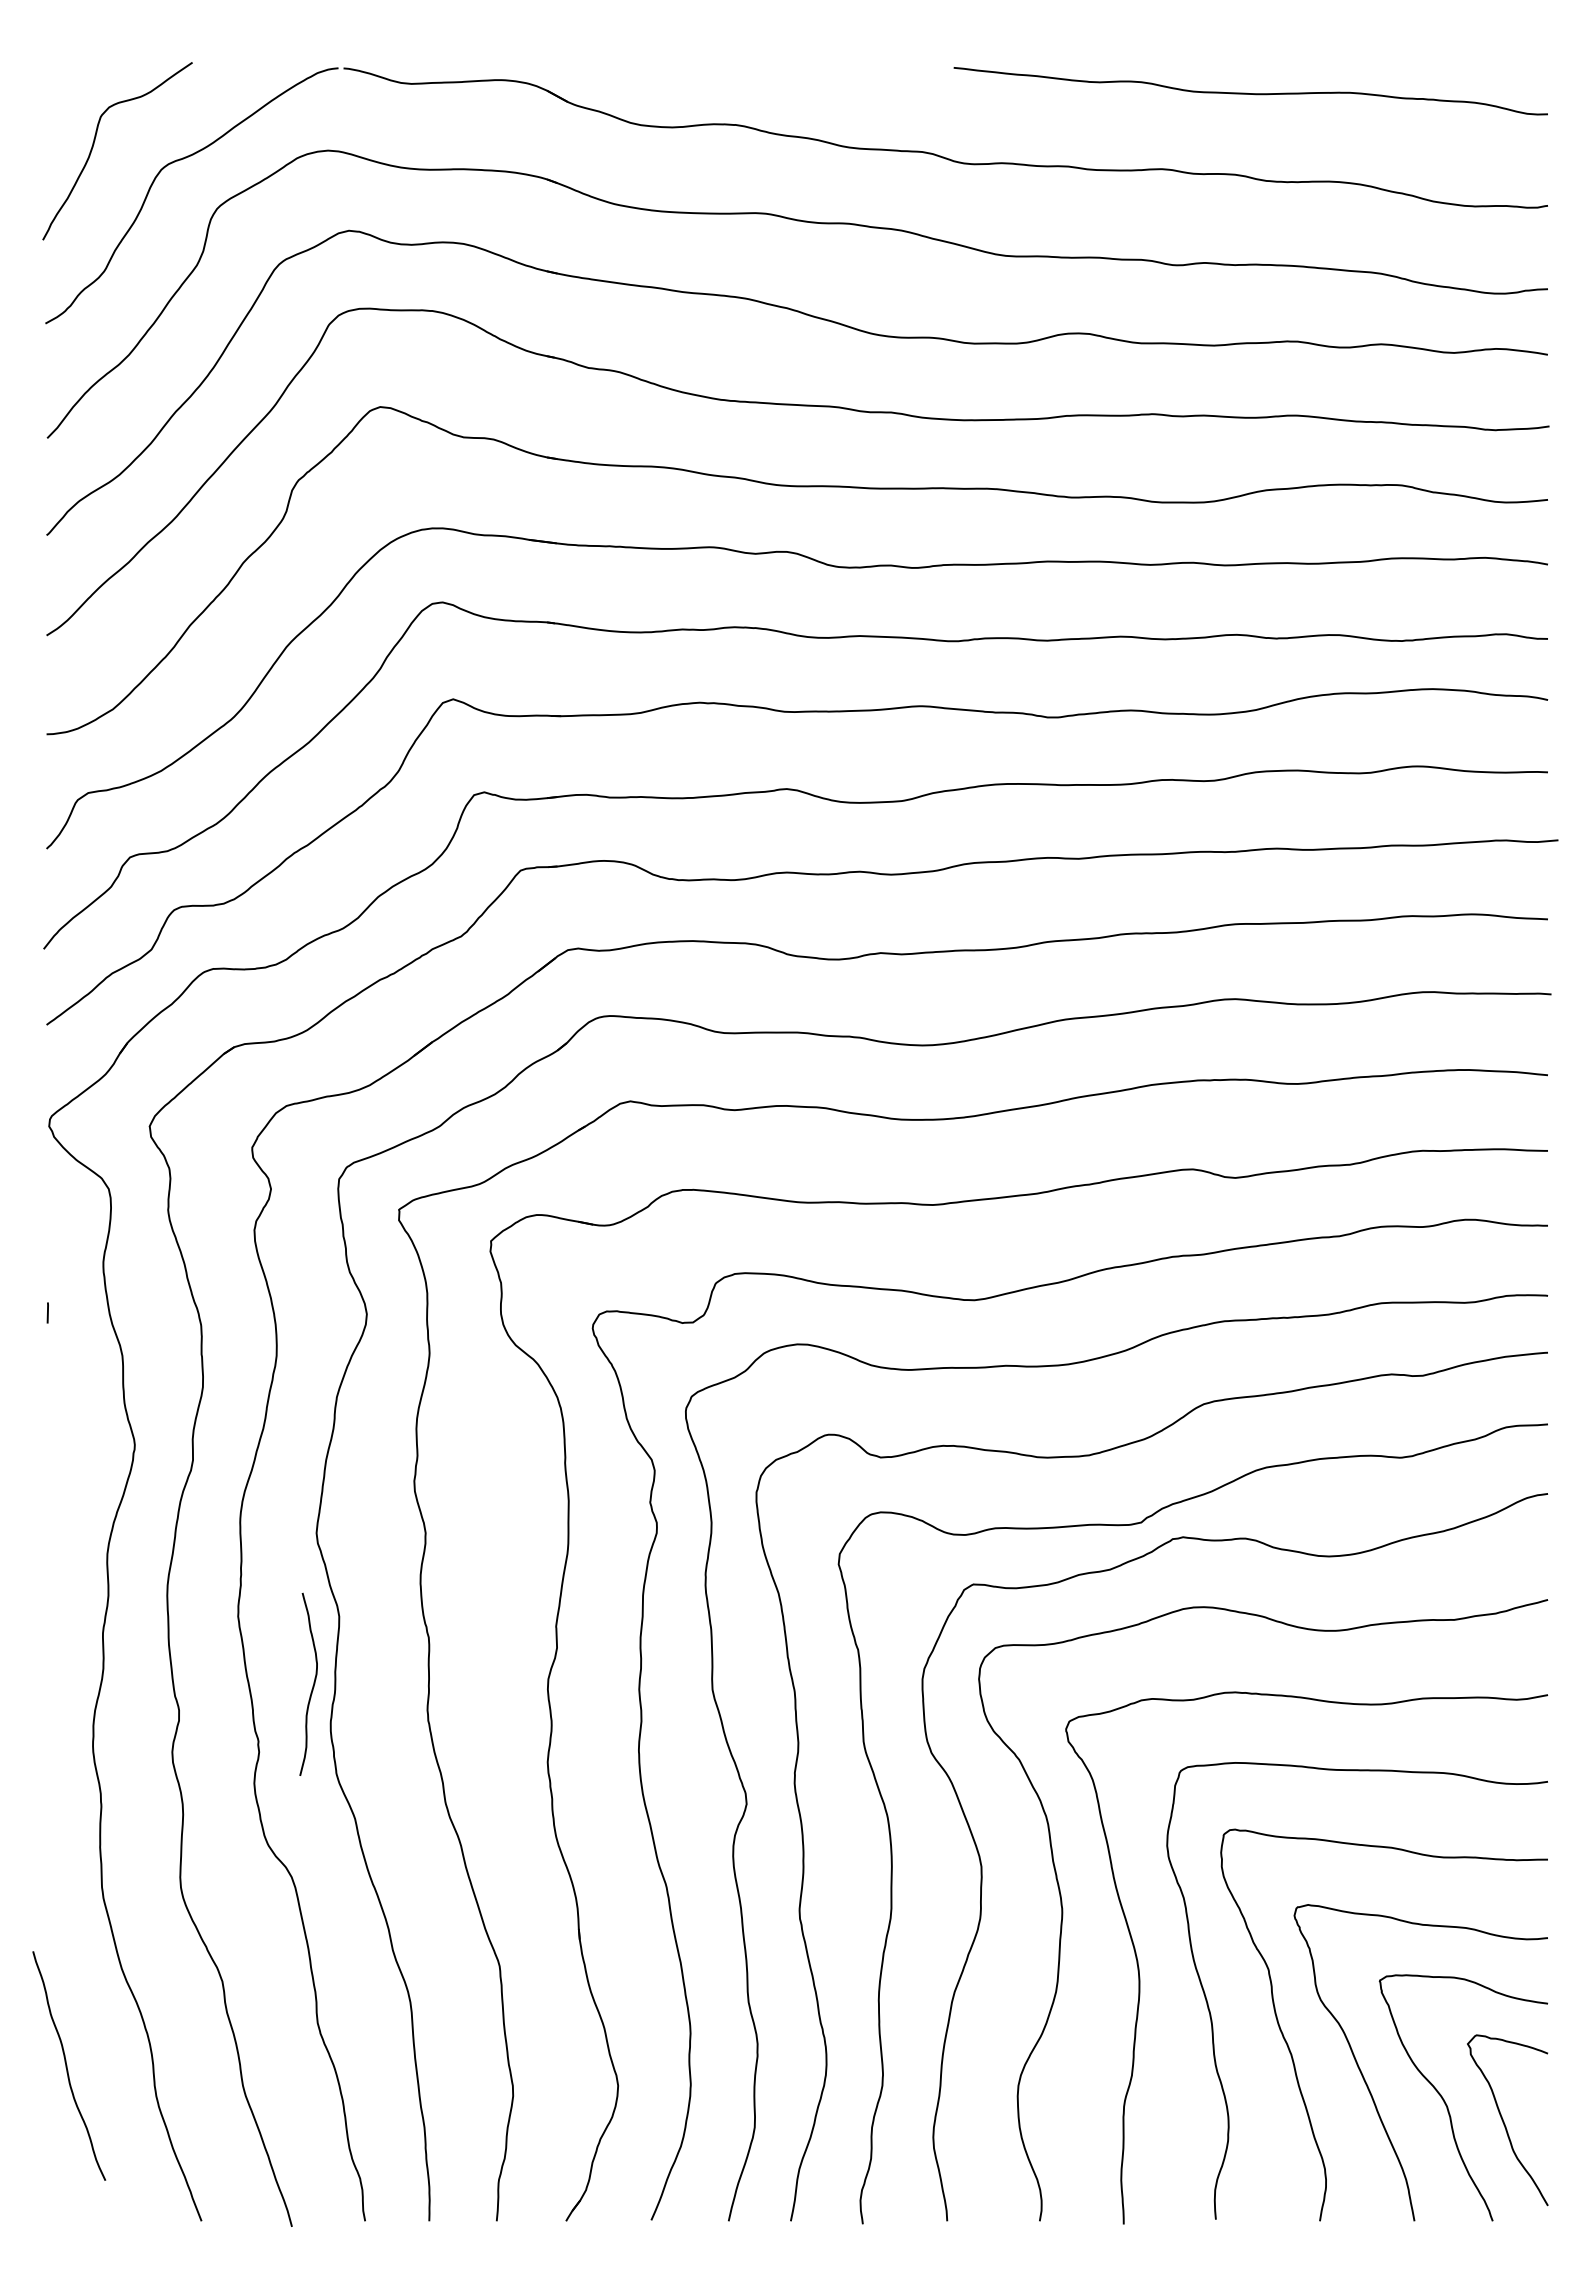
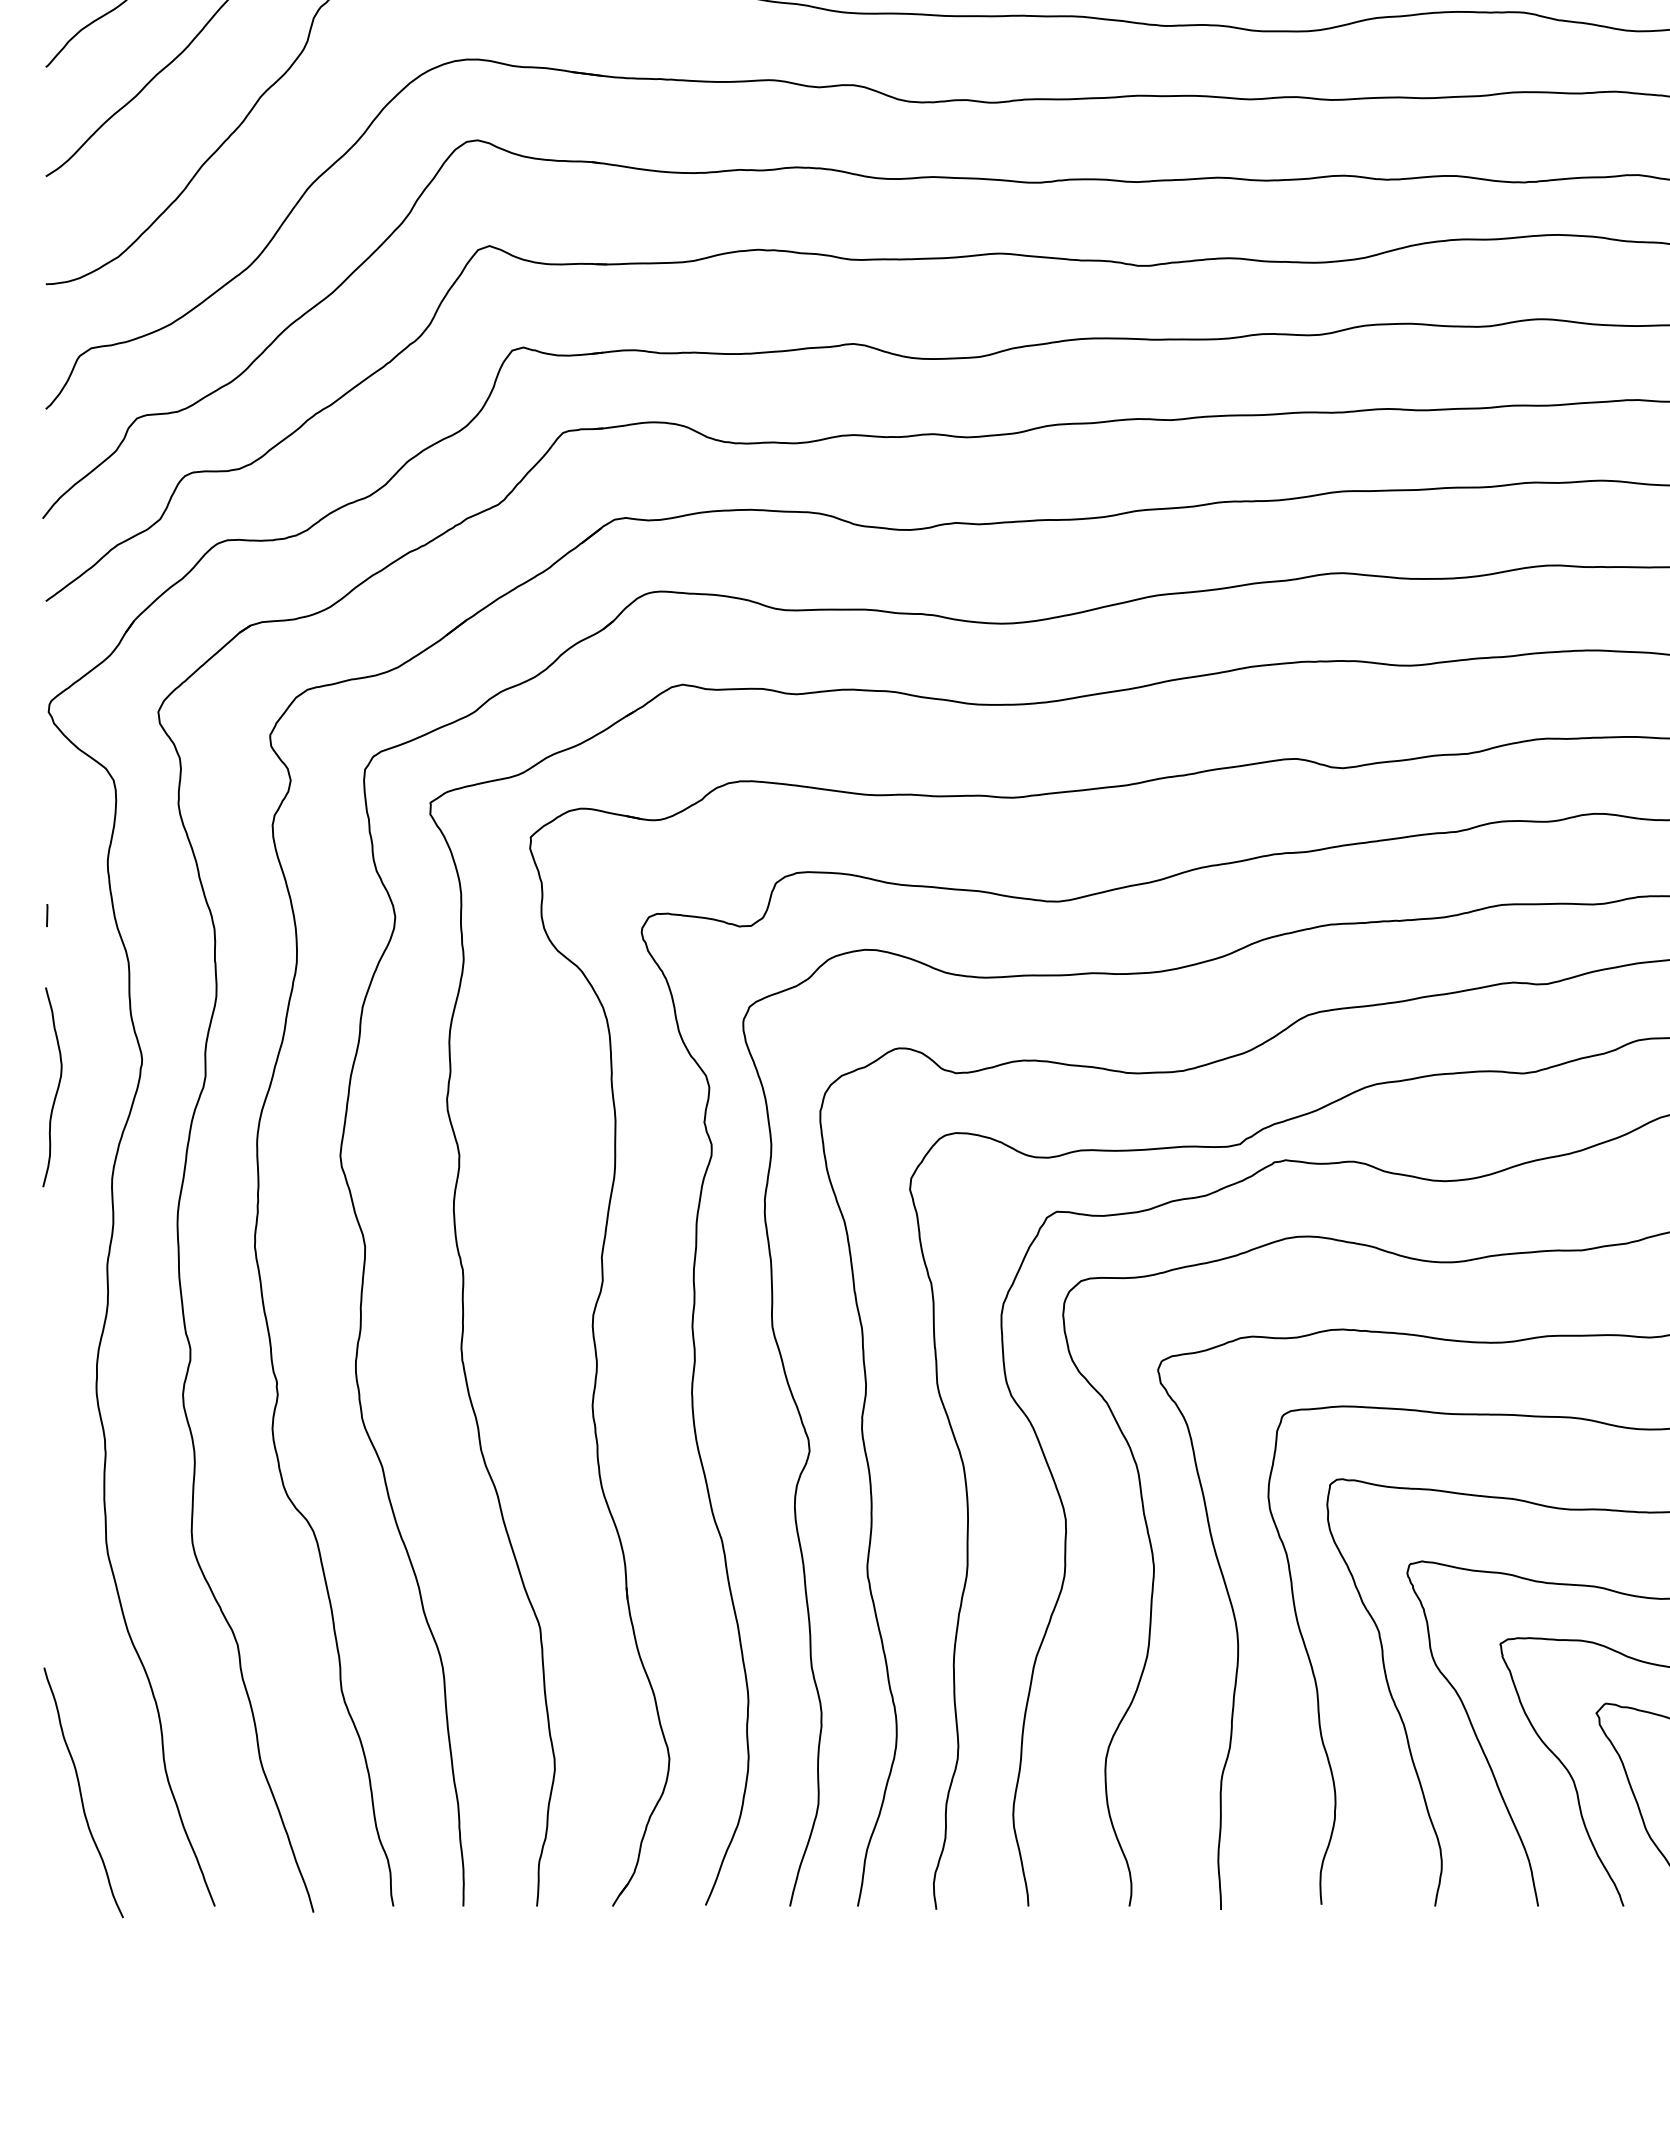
curve: (312, 1685) -> (56, 1088), moved
curve: (67, 2065) -> (81, 1792), moved

